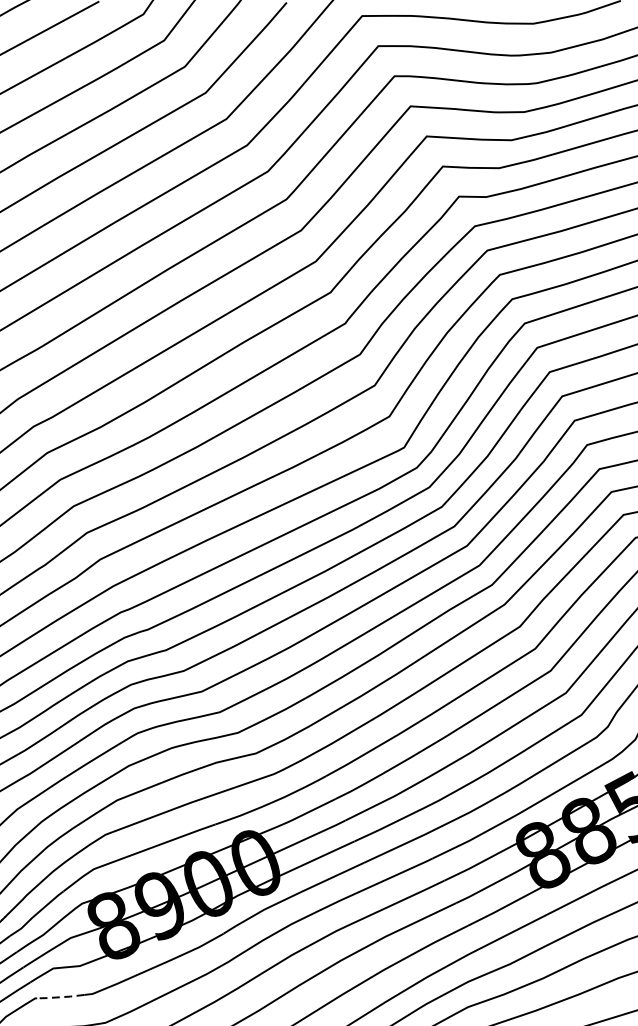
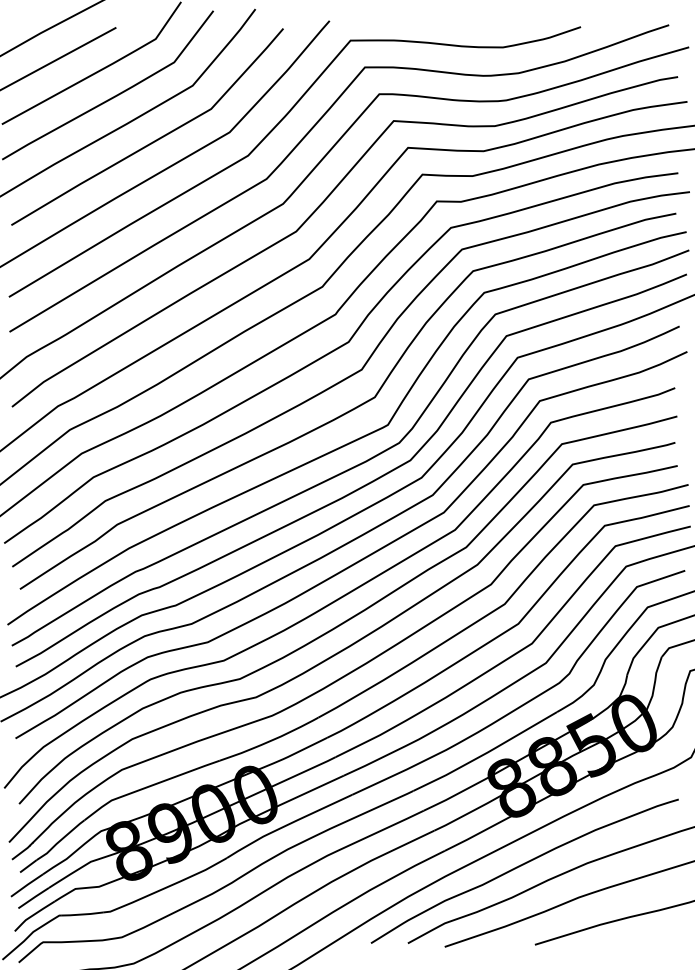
line: (60, 997) -> (81, 914), dashed -> solid

